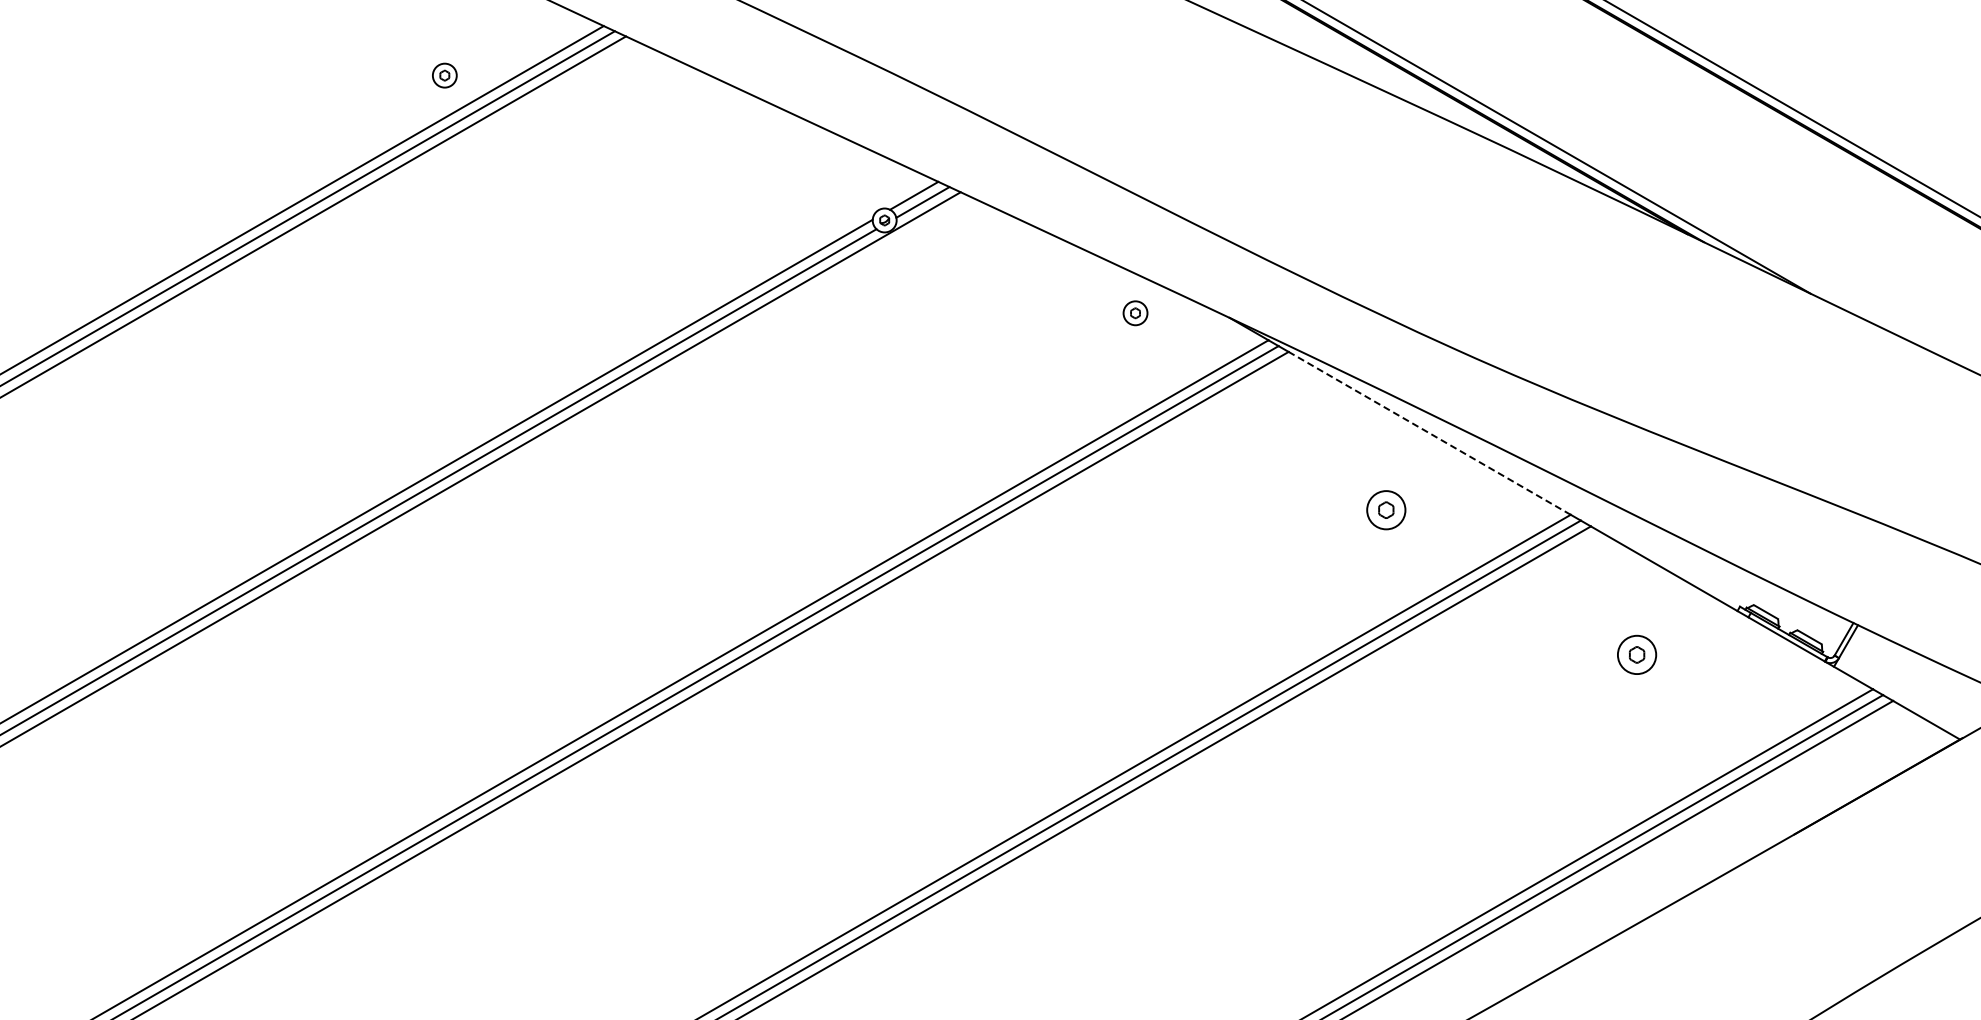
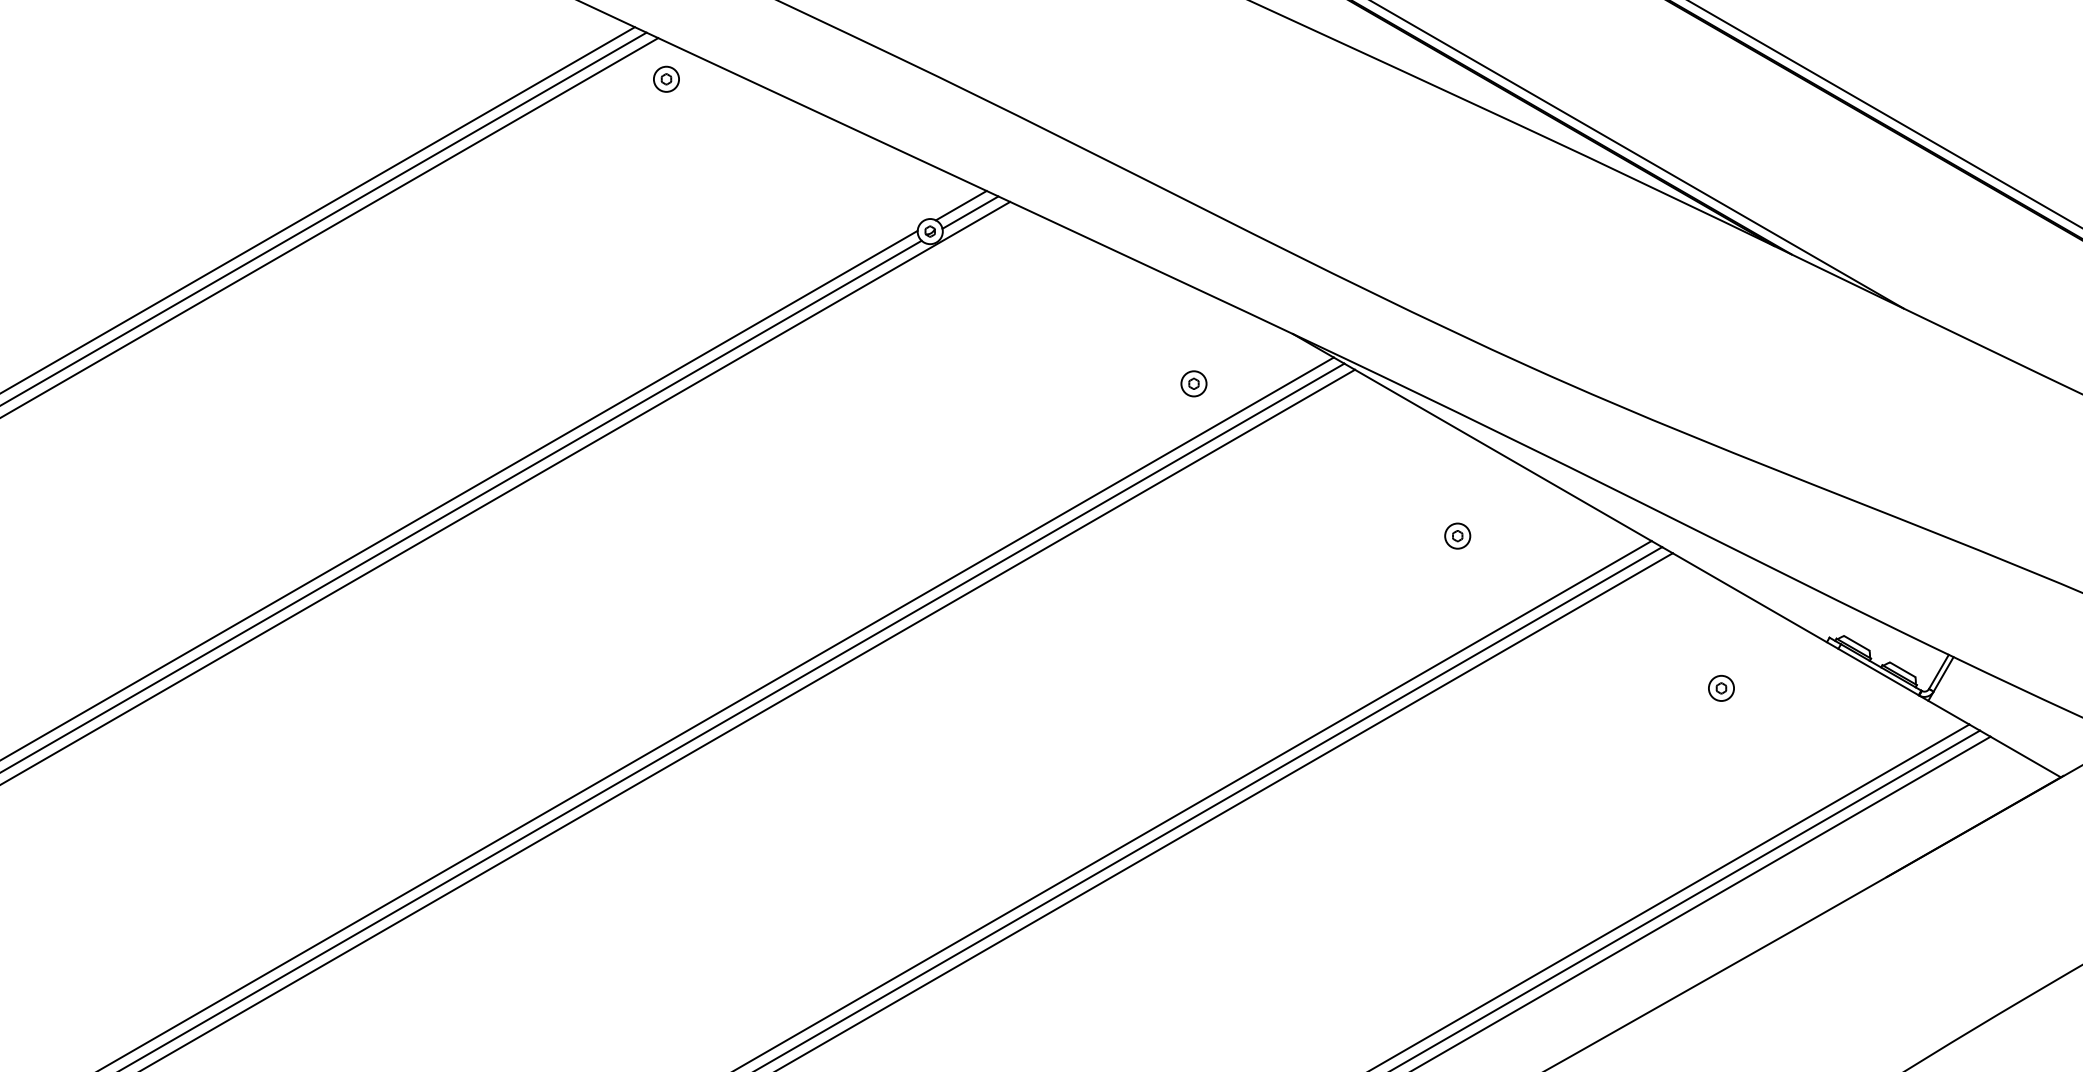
part: (444, 75) -> (666, 79), moved
part: (1135, 313) -> (1193, 384), moved
line: (1429, 433) -> (1503, 455), dashed -> solid
part: (1386, 509) -> (1457, 535), size x0.62
part: (1637, 654) -> (1721, 687), size x0.62

